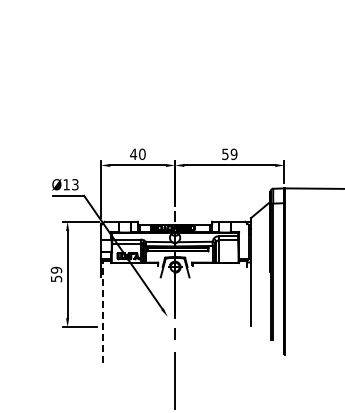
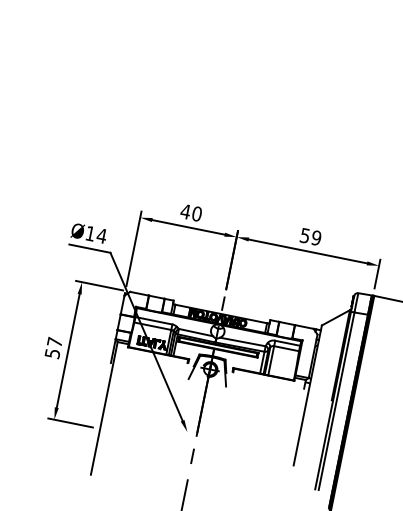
text: (74, 184) -> (100, 235), Ø13 -> Ø14
text: (56, 269) -> (55, 341), 59 -> 57
line: (102, 311) -> (103, 408), dashed -> solid

